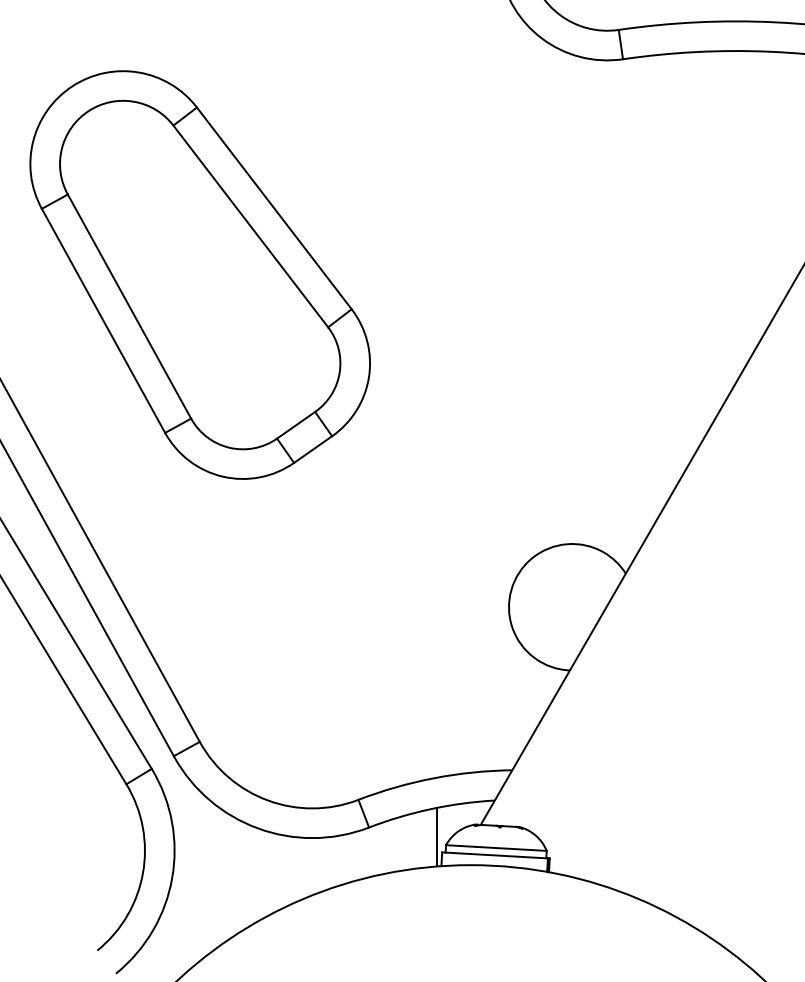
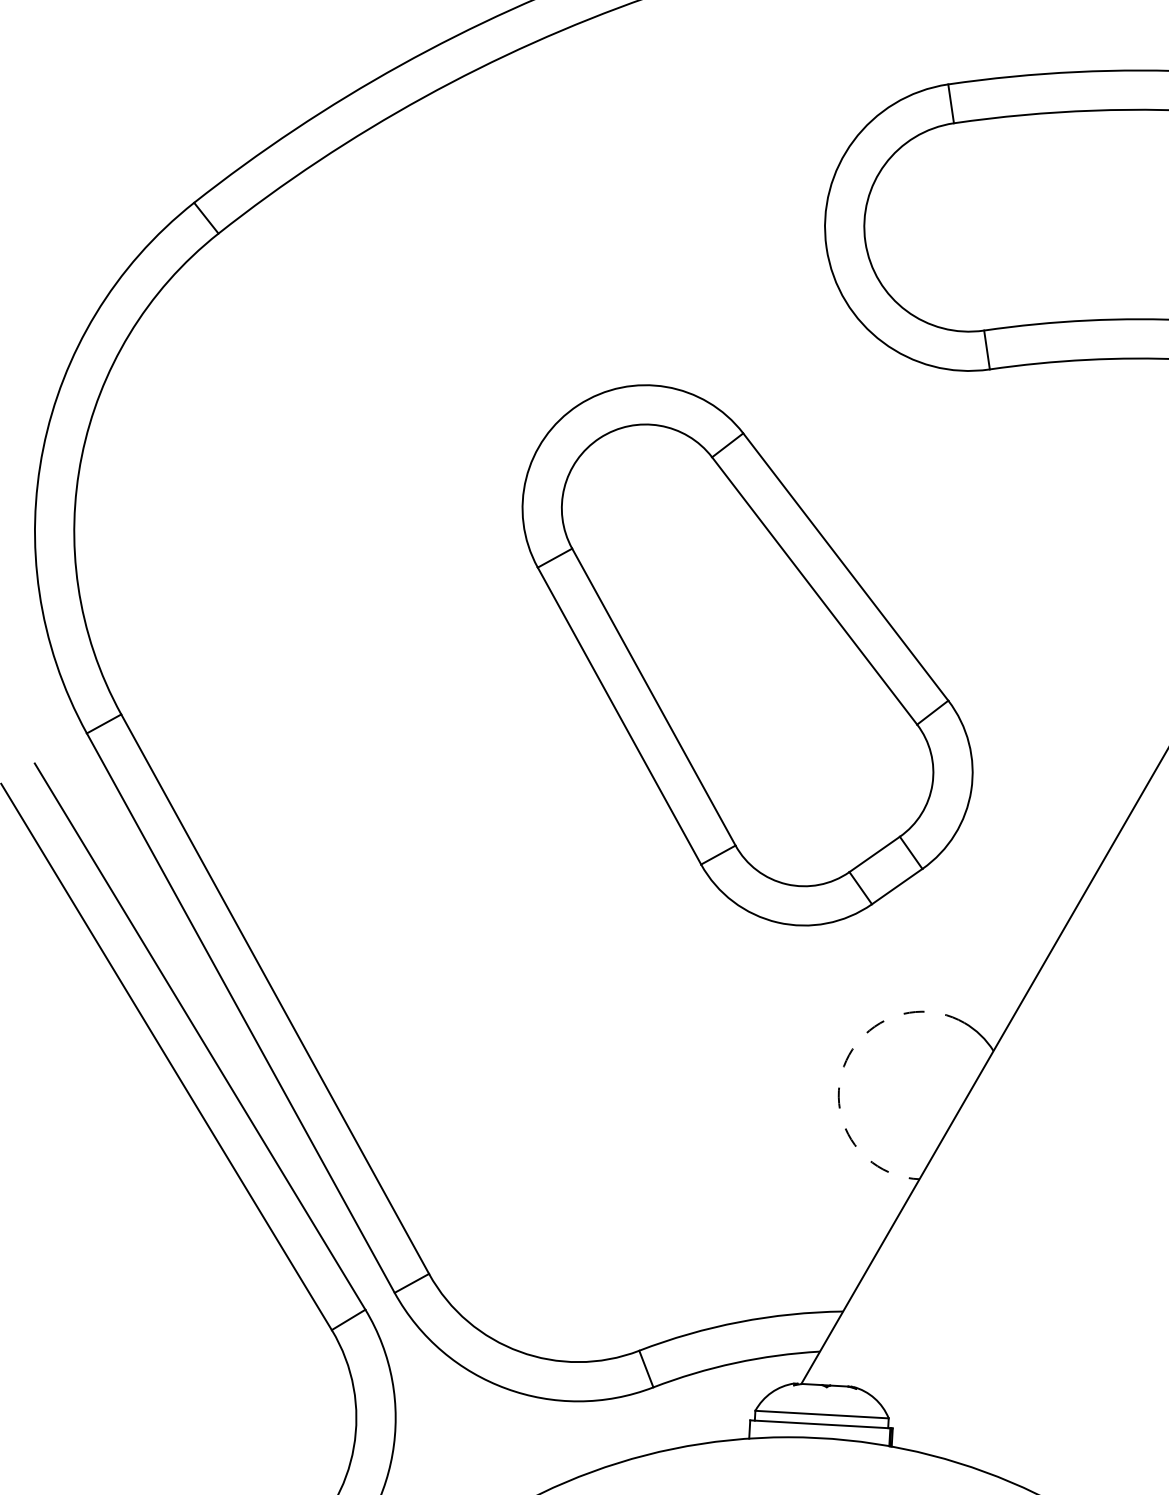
part: (200, 275) -> (747, 655), moved
arc: (511, 589) -> (842, 1072), solid -> dashed
line: (437, 837) -> (743, 1400), removed

